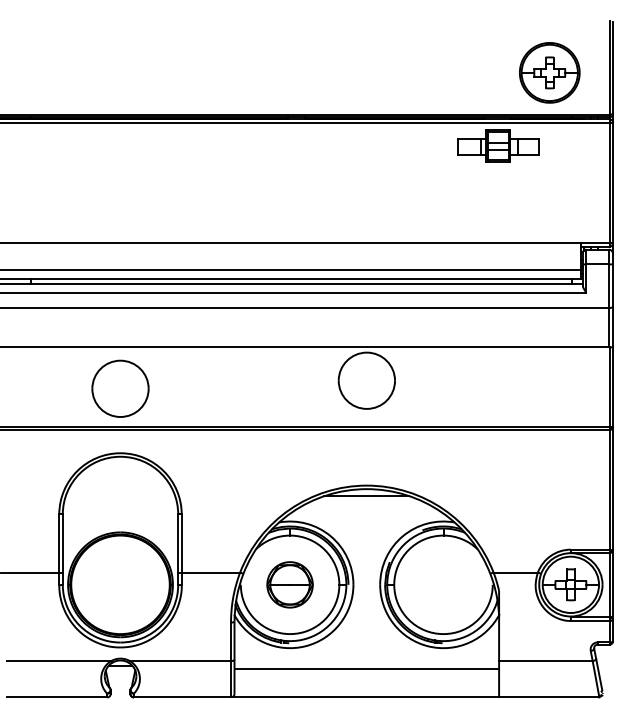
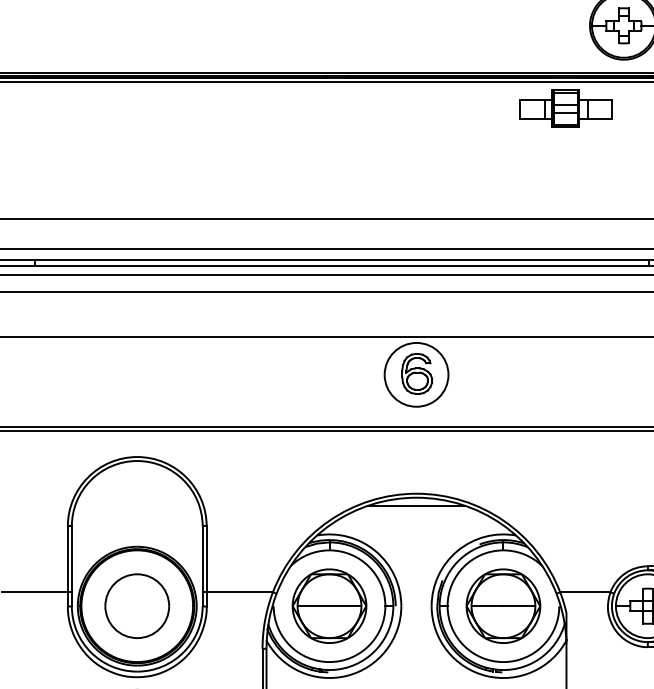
part: (367, 379) -> (417, 373), added
part: (120, 388) -> (137, 605), moved
part: (289, 584) -> (328, 605), size x1.43
part: (443, 584) -> (503, 605), added

